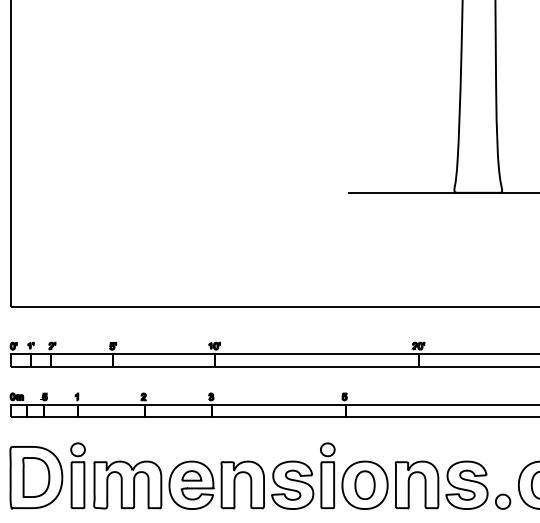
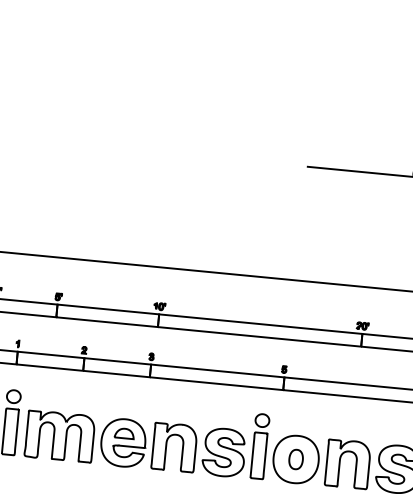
part: (364, 485) -> (295, 459), size x0.7

